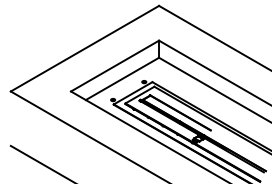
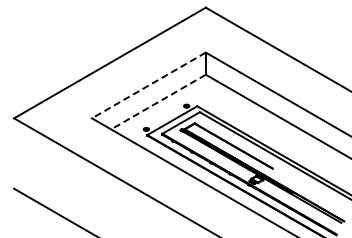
line: (114, 66) -> (148, 85), solid -> dashed
line: (122, 79) -> (158, 102), solid -> dashed

